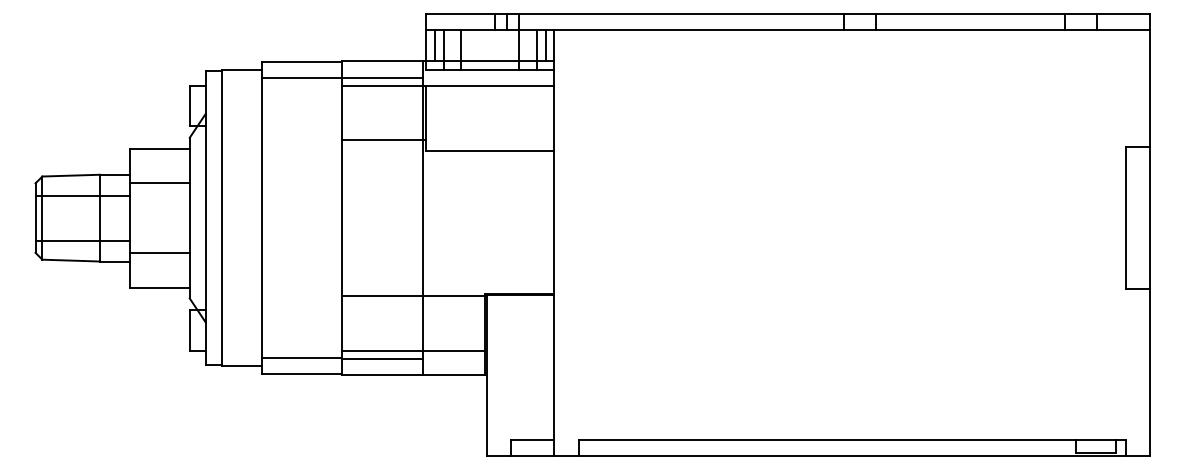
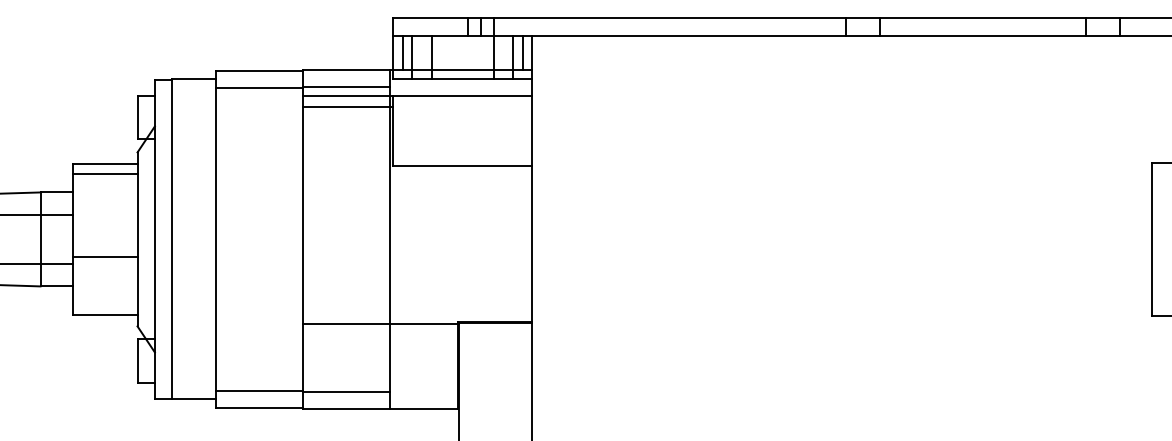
line: (383, 139) -> (347, 106), moved
line: (159, 183) -> (104, 173), moved
line: (159, 252) -> (104, 256), moved
line: (413, 350) -> (379, 382), removed

